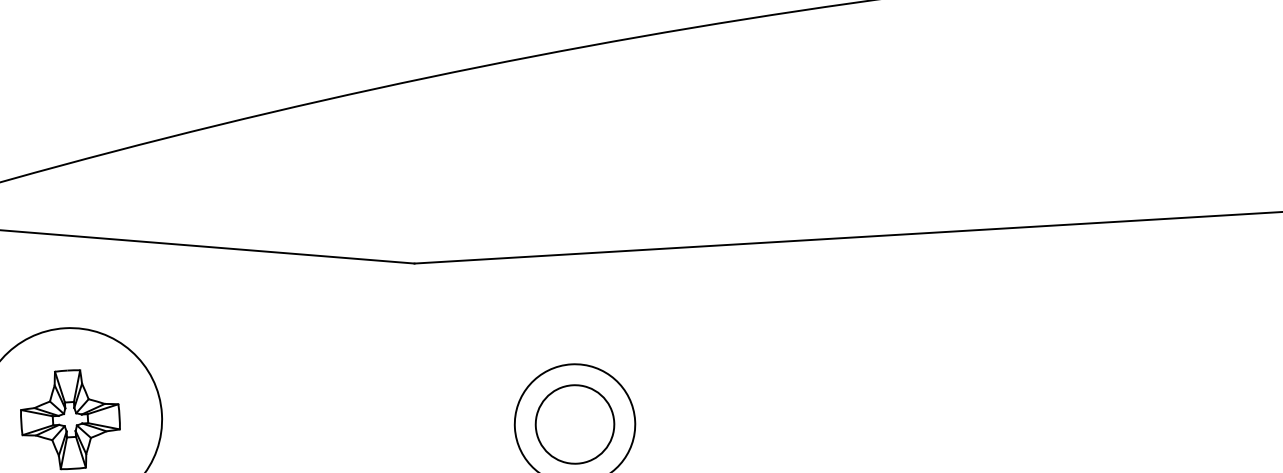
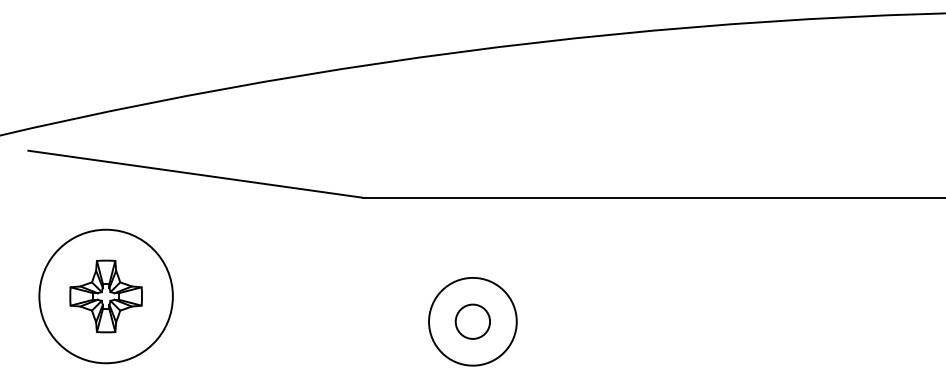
circle: (574, 424) -> (472, 321), size x0.6

